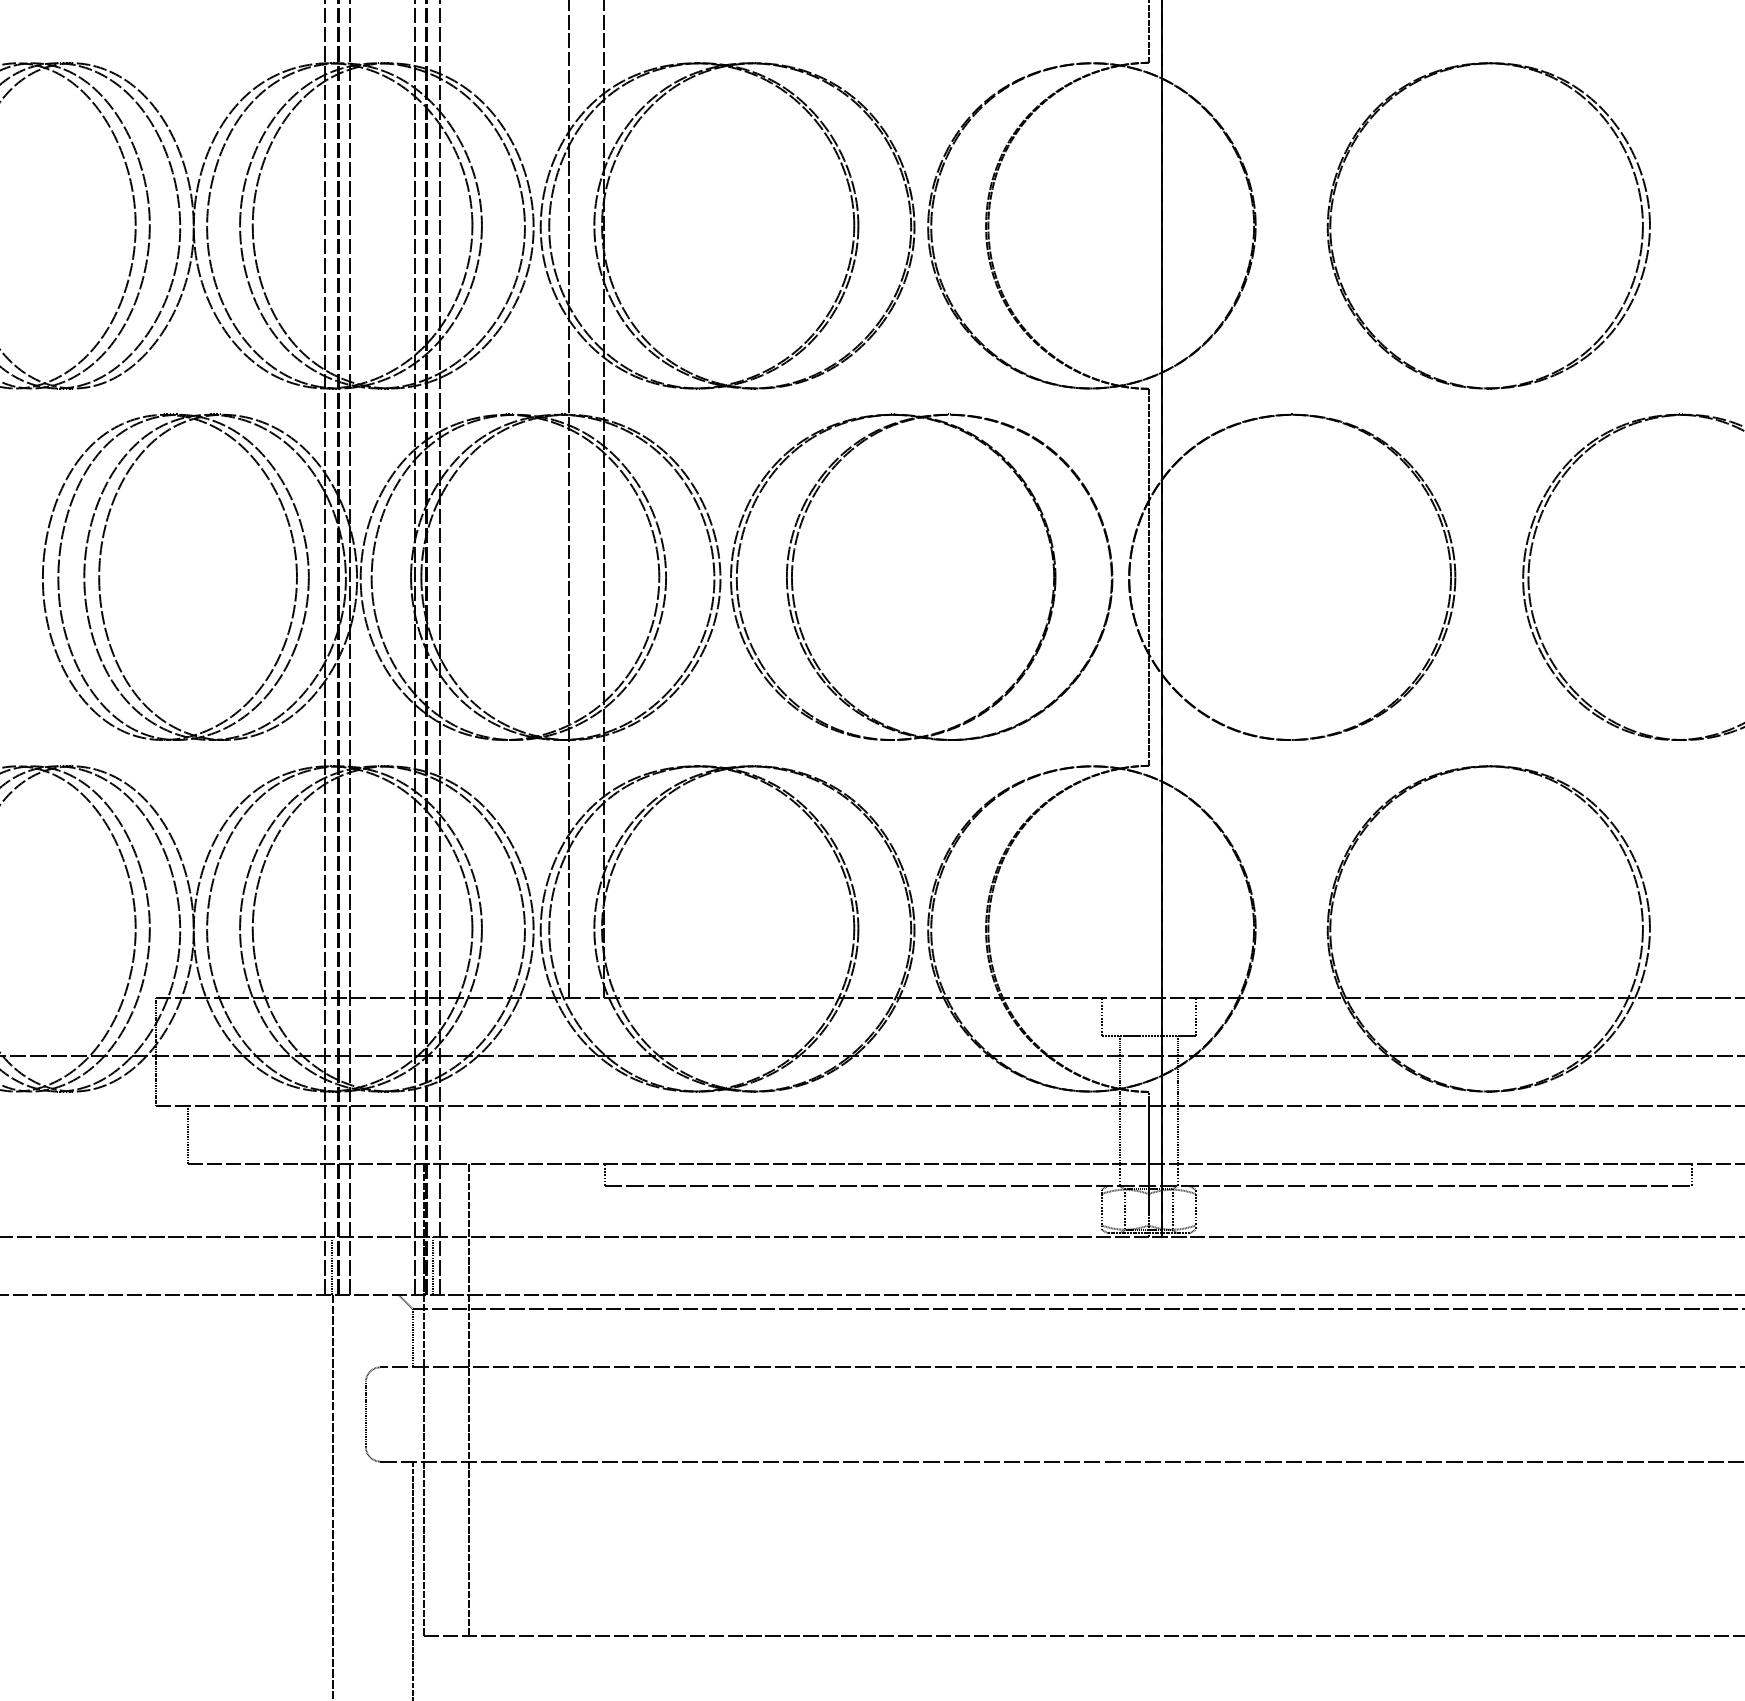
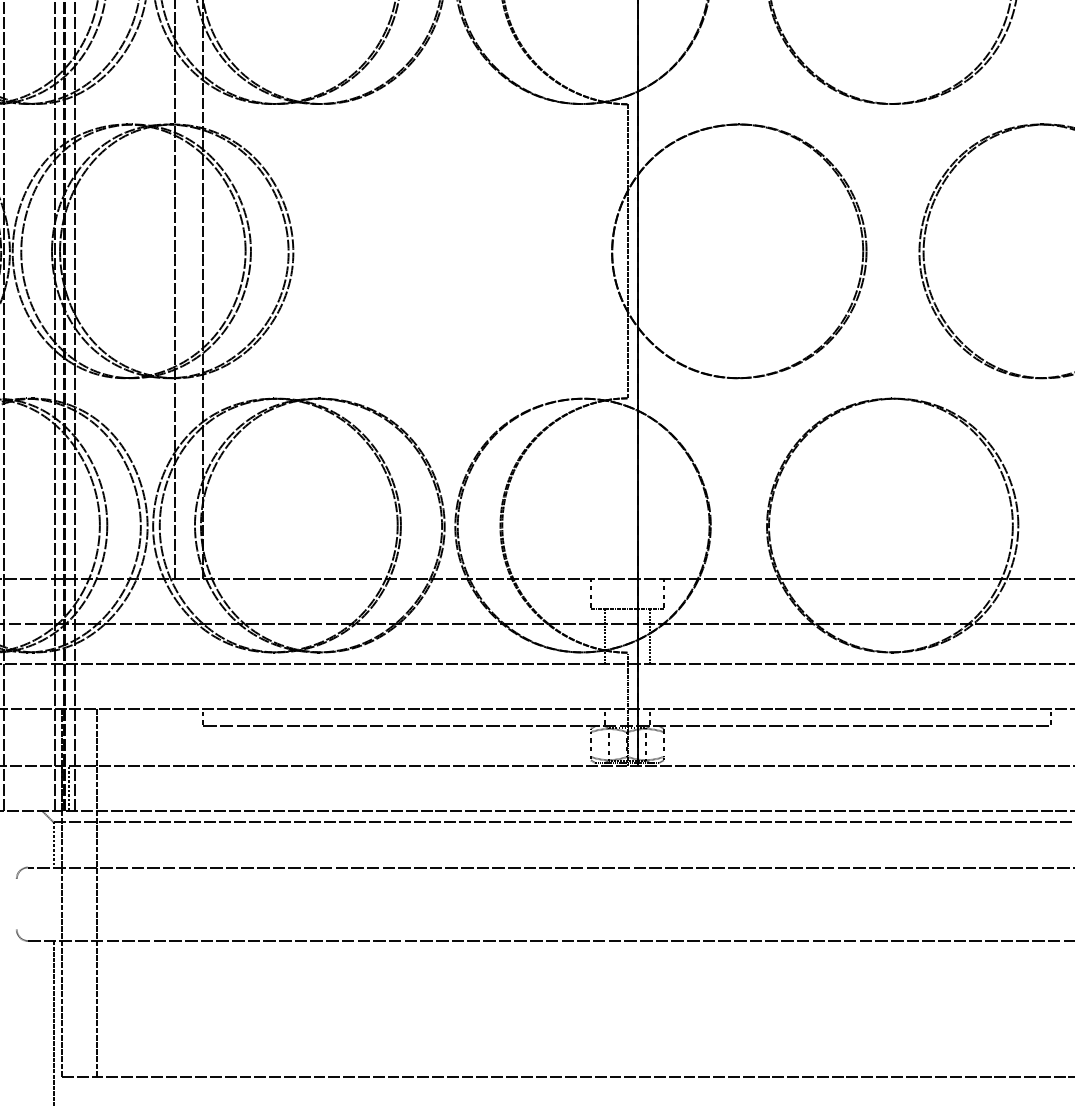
part: (793, 569) -> (350, 245), removed
line: (1119, 1135) -> (604, 686), removed
line: (1177, 1135) -> (649, 686), removed
line: (365, 1414) -> (16, 904), removed

